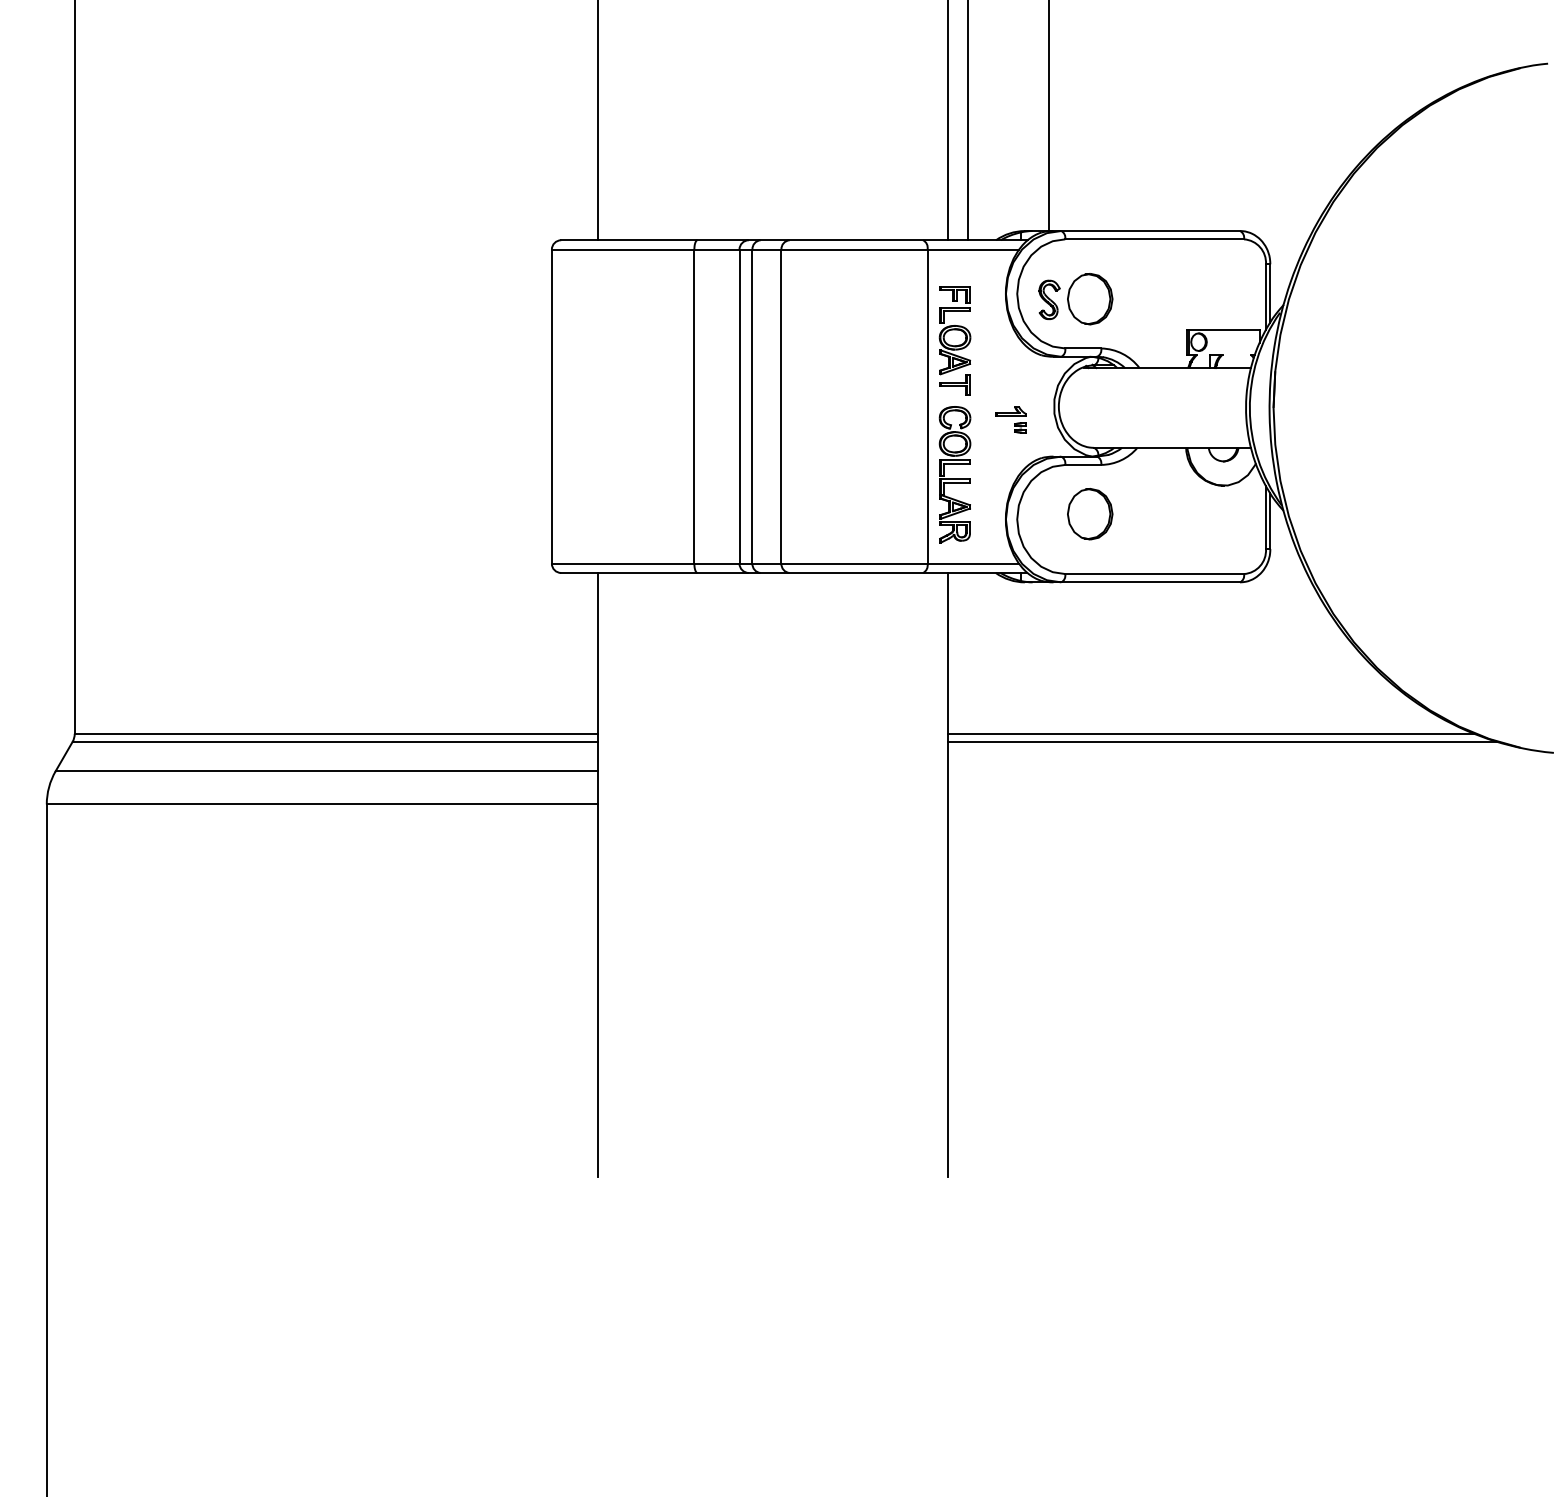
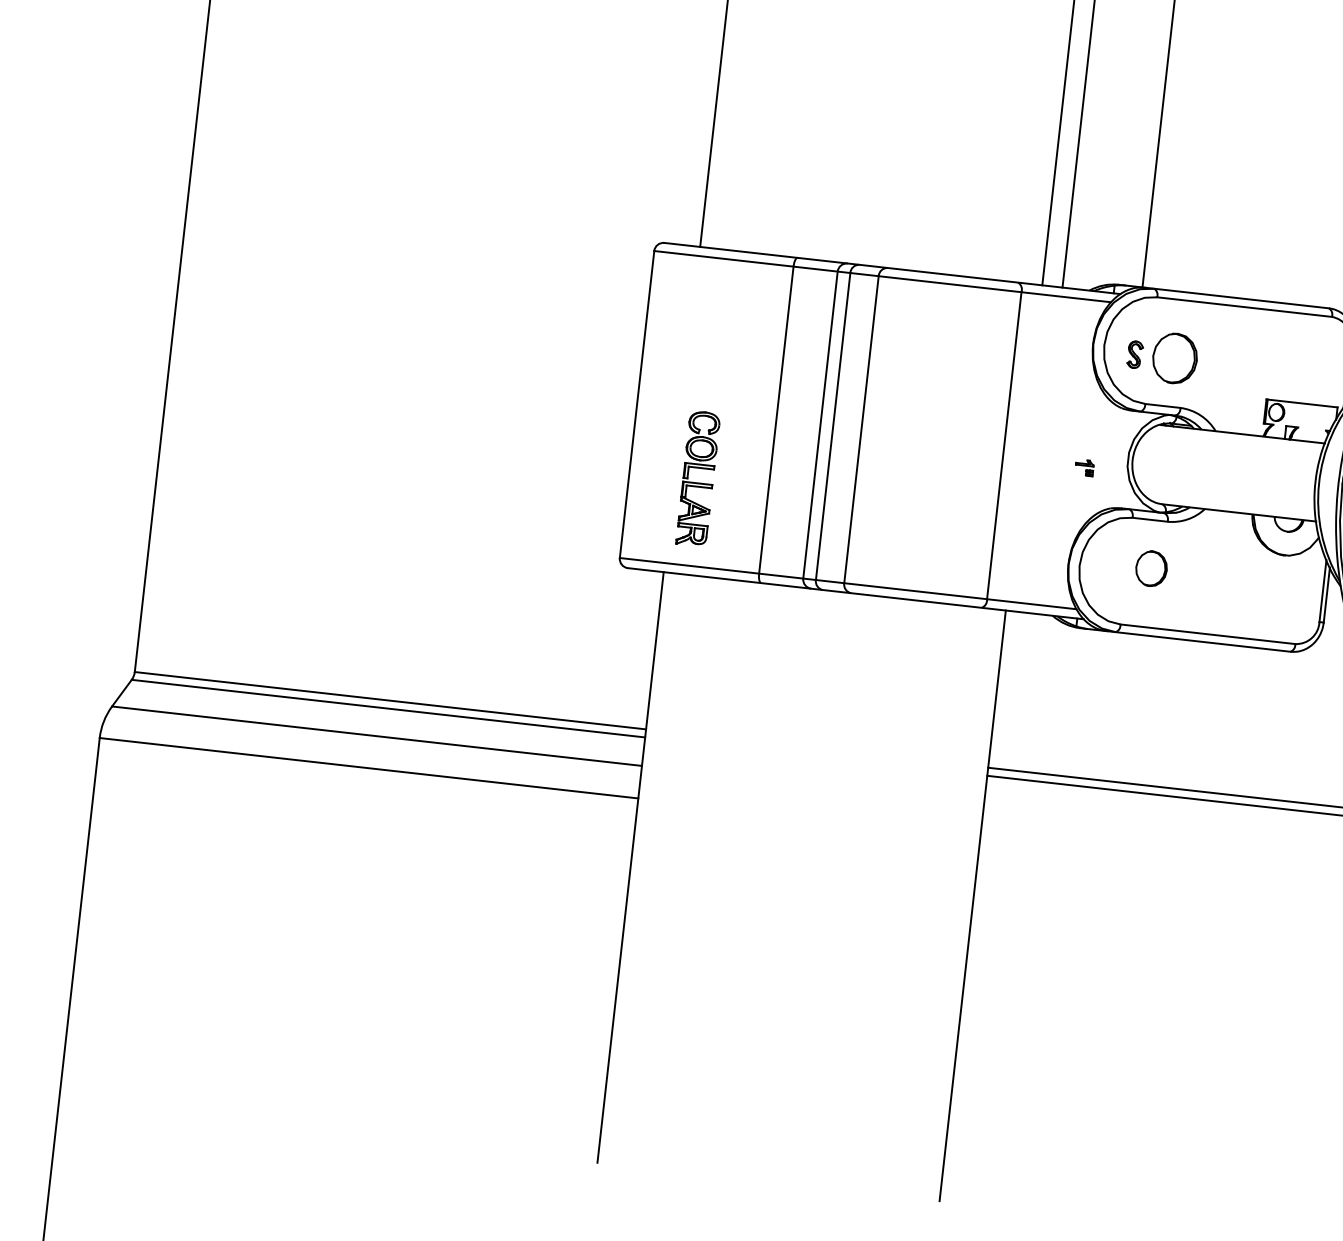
part: (1049, 299) -> (1135, 354), size x0.7
part: (954, 340) -> (1037, 384), removed
part: (1010, 419) -> (1083, 467), size x0.6
part: (954, 474) -> (697, 478), moved
part: (1090, 514) -> (1151, 569), size x0.7

